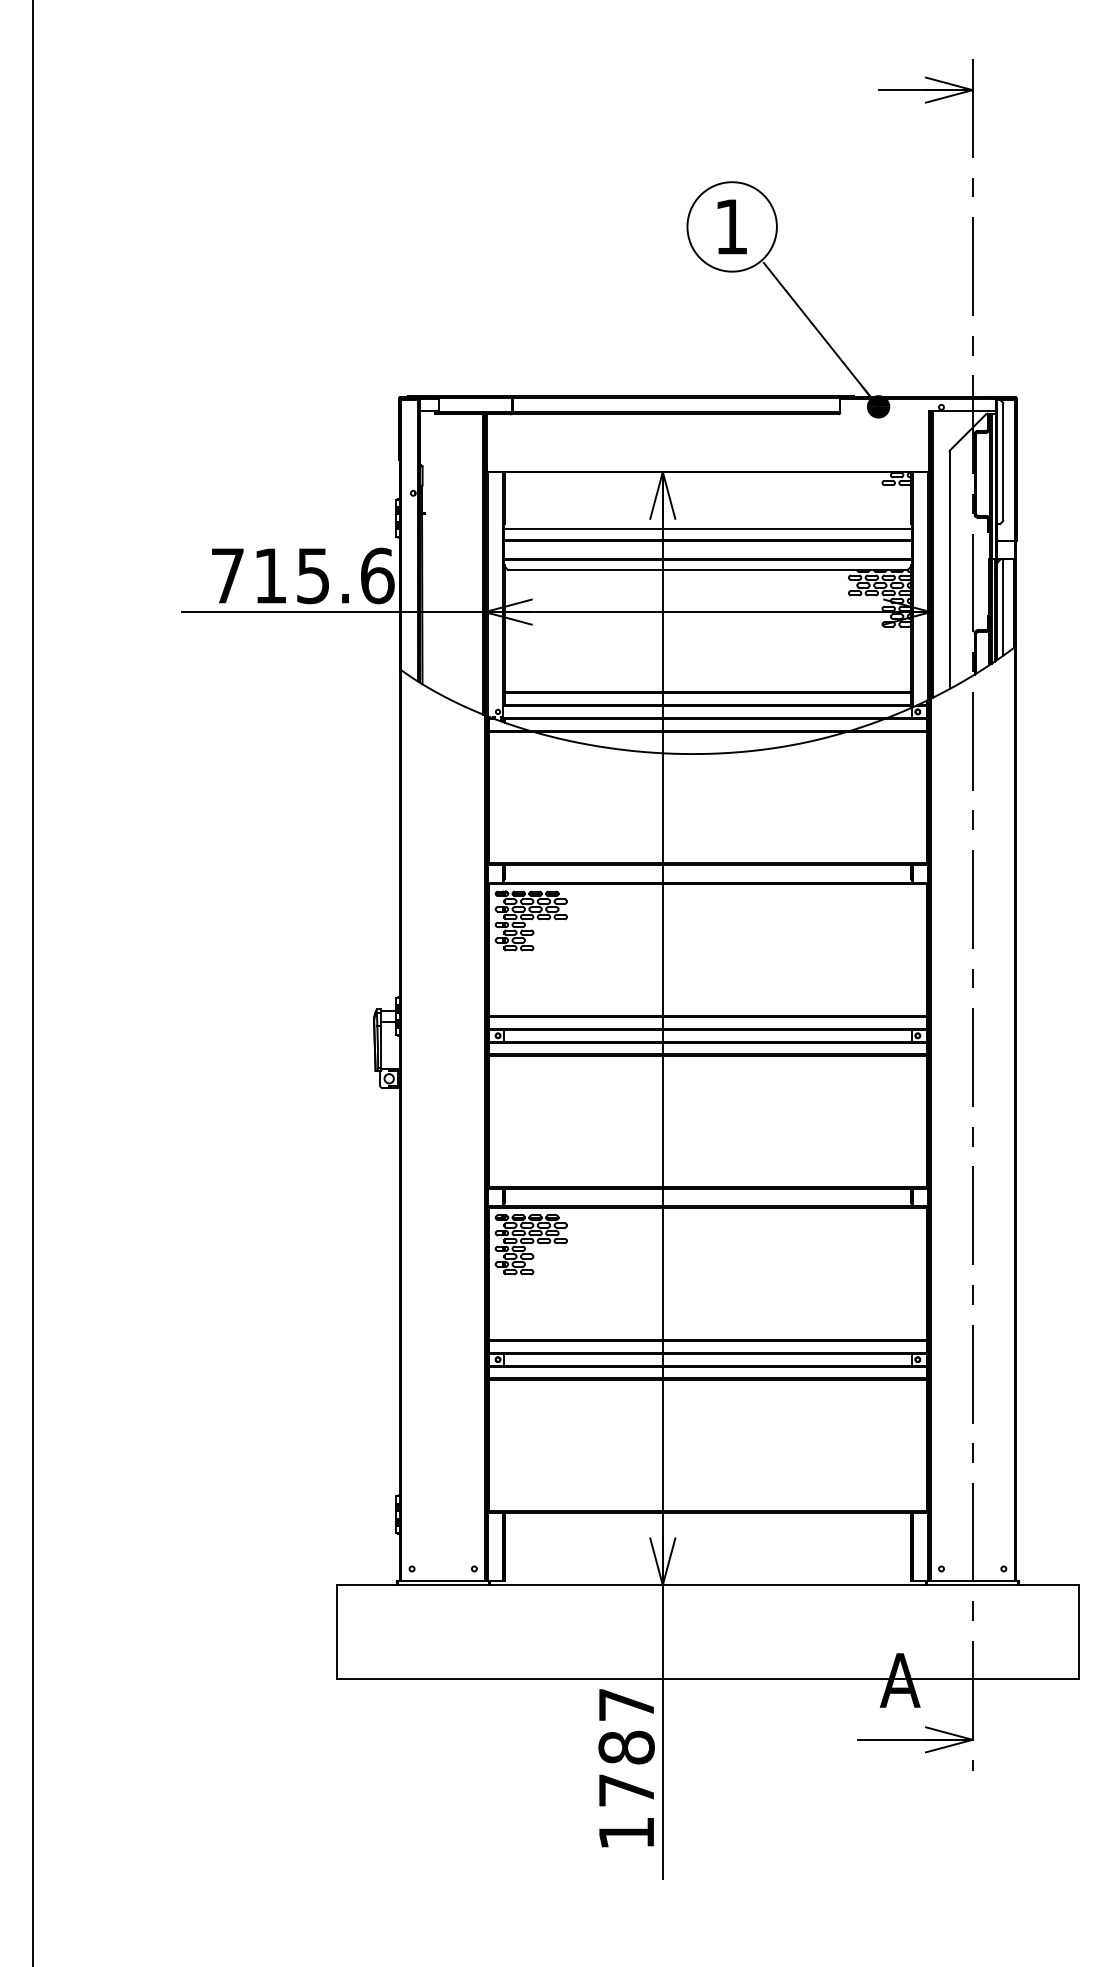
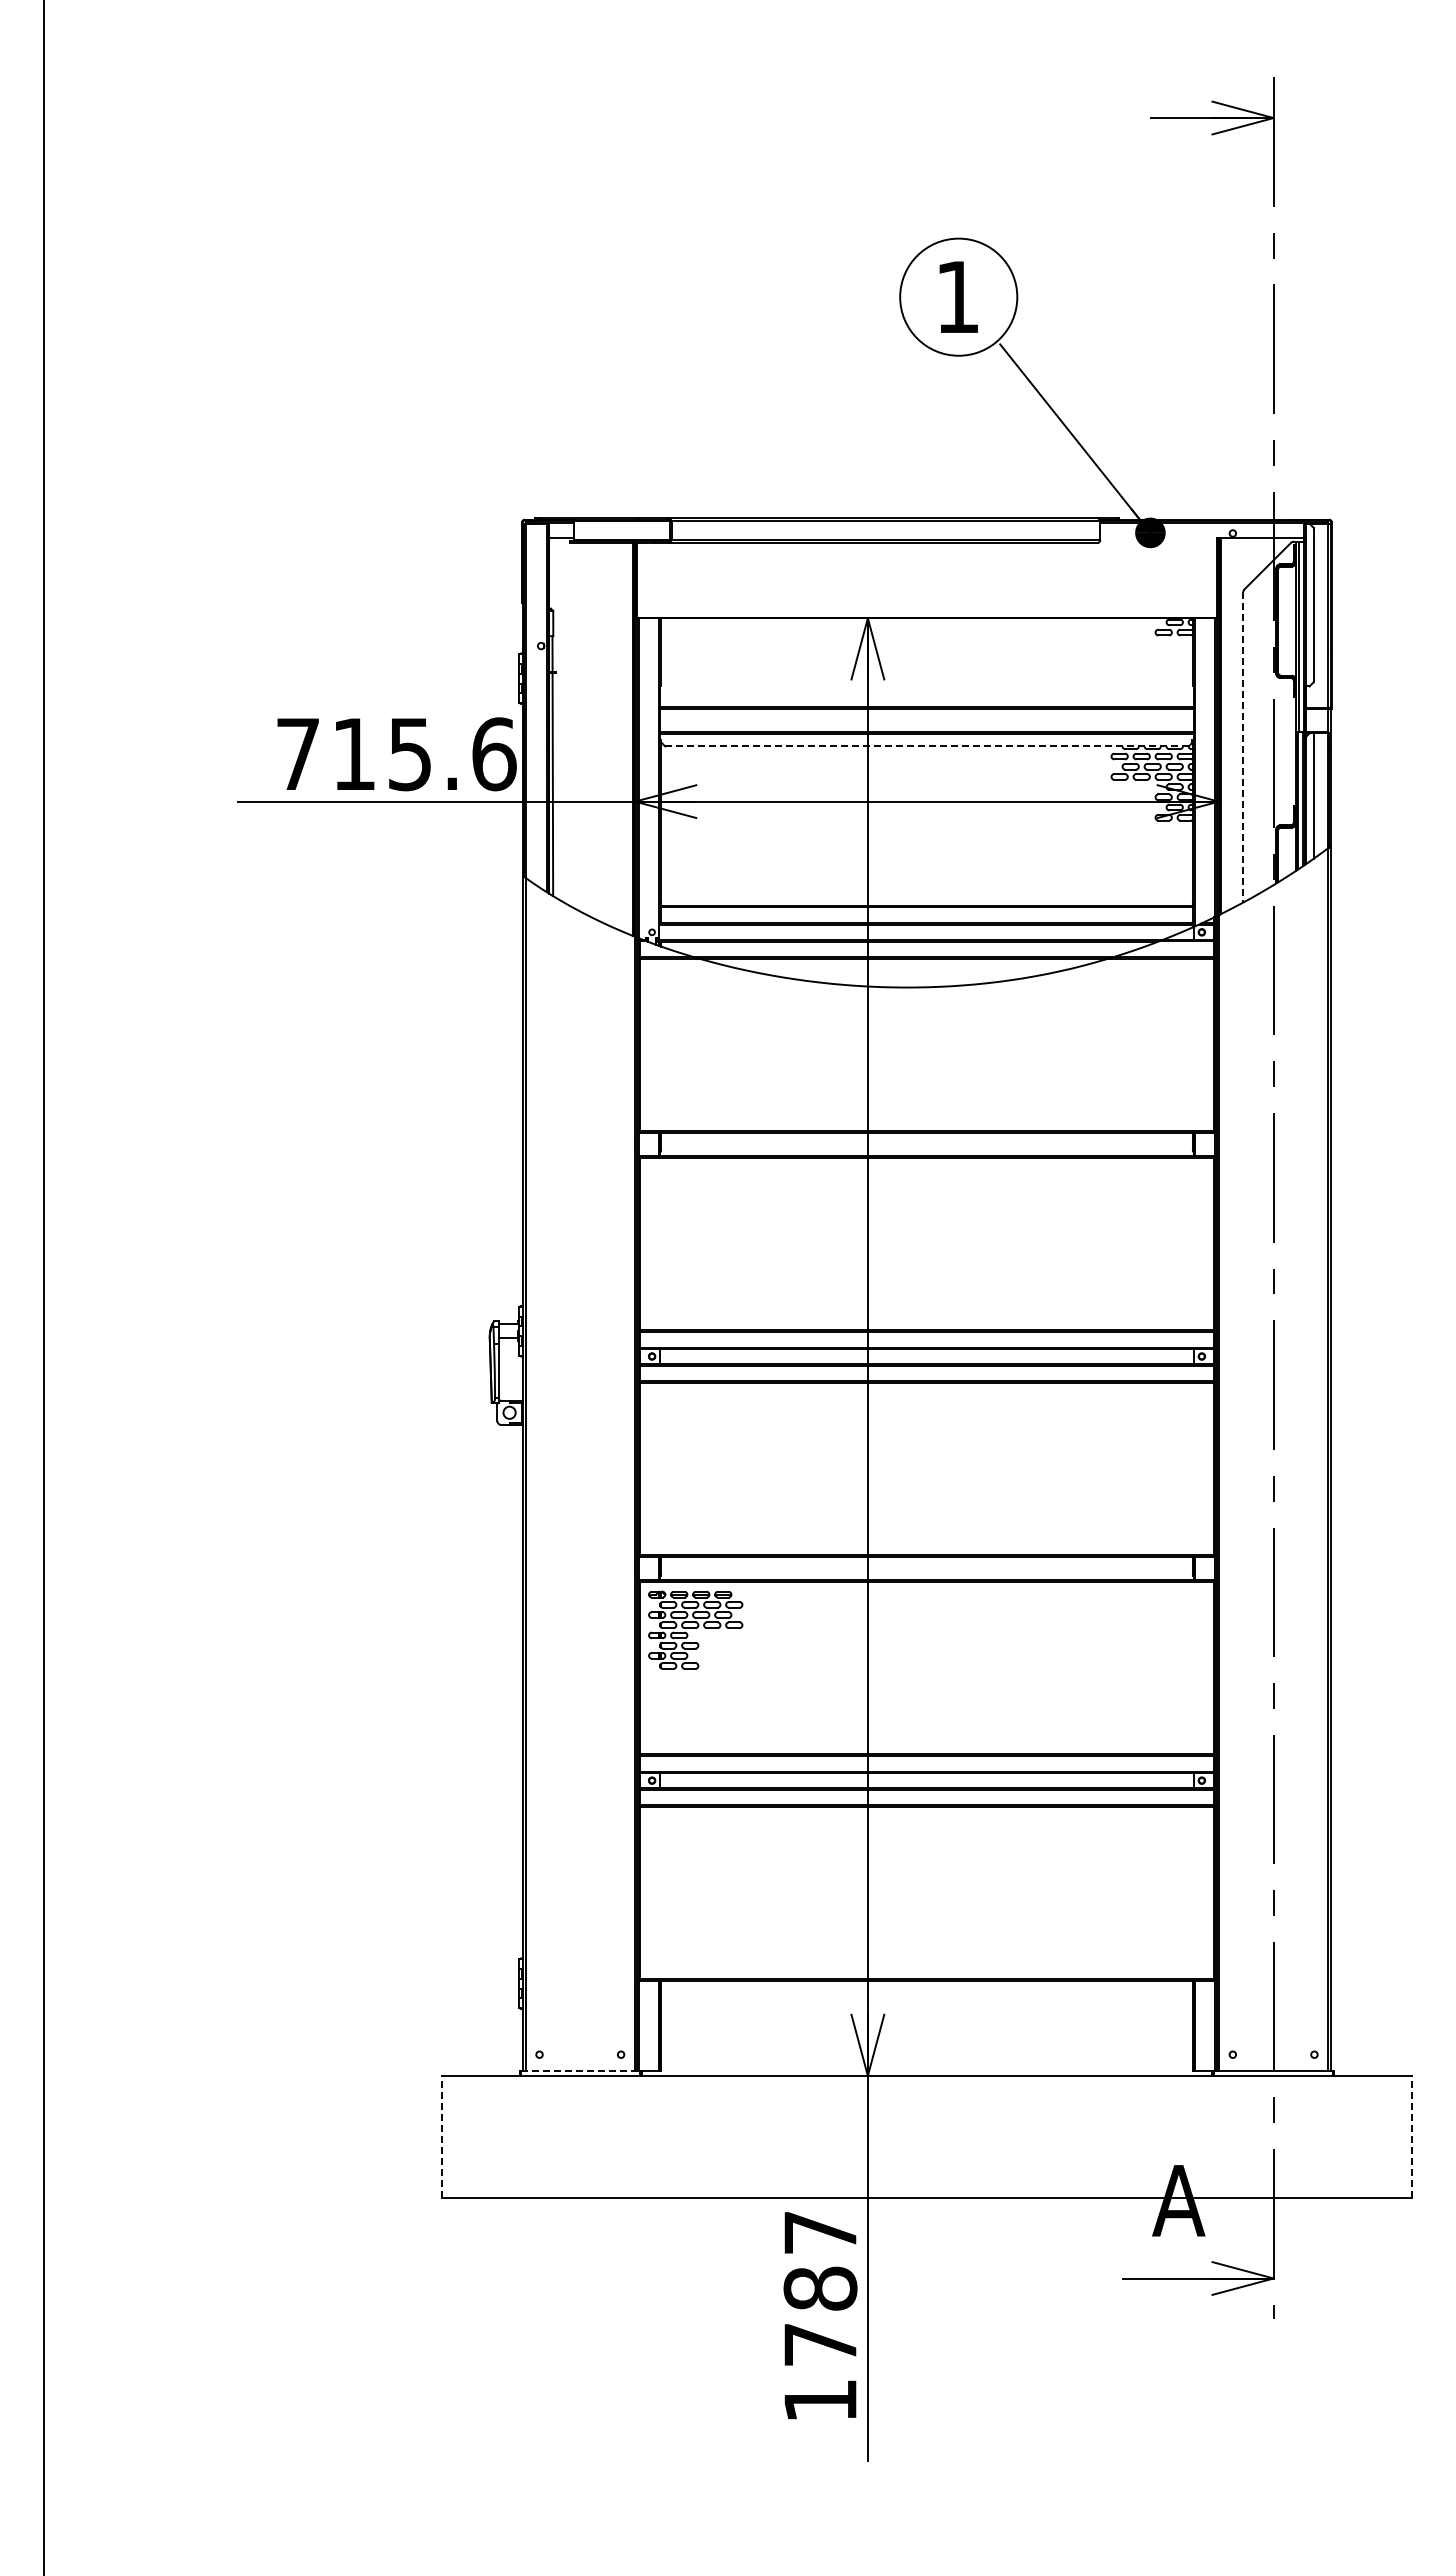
line: (707, 528) -> (926, 692), removed
line: (707, 570) -> (926, 746), solid -> dashed
line: (949, 570) -> (1243, 747), solid -> dashed
part: (531, 920) -> (695, 1205), removed
line: (443, 1581) -> (580, 2071), solid -> dashed
line: (337, 1631) -> (441, 2136), solid -> dashed
line: (1078, 1631) -> (1412, 2136), solid -> dashed

